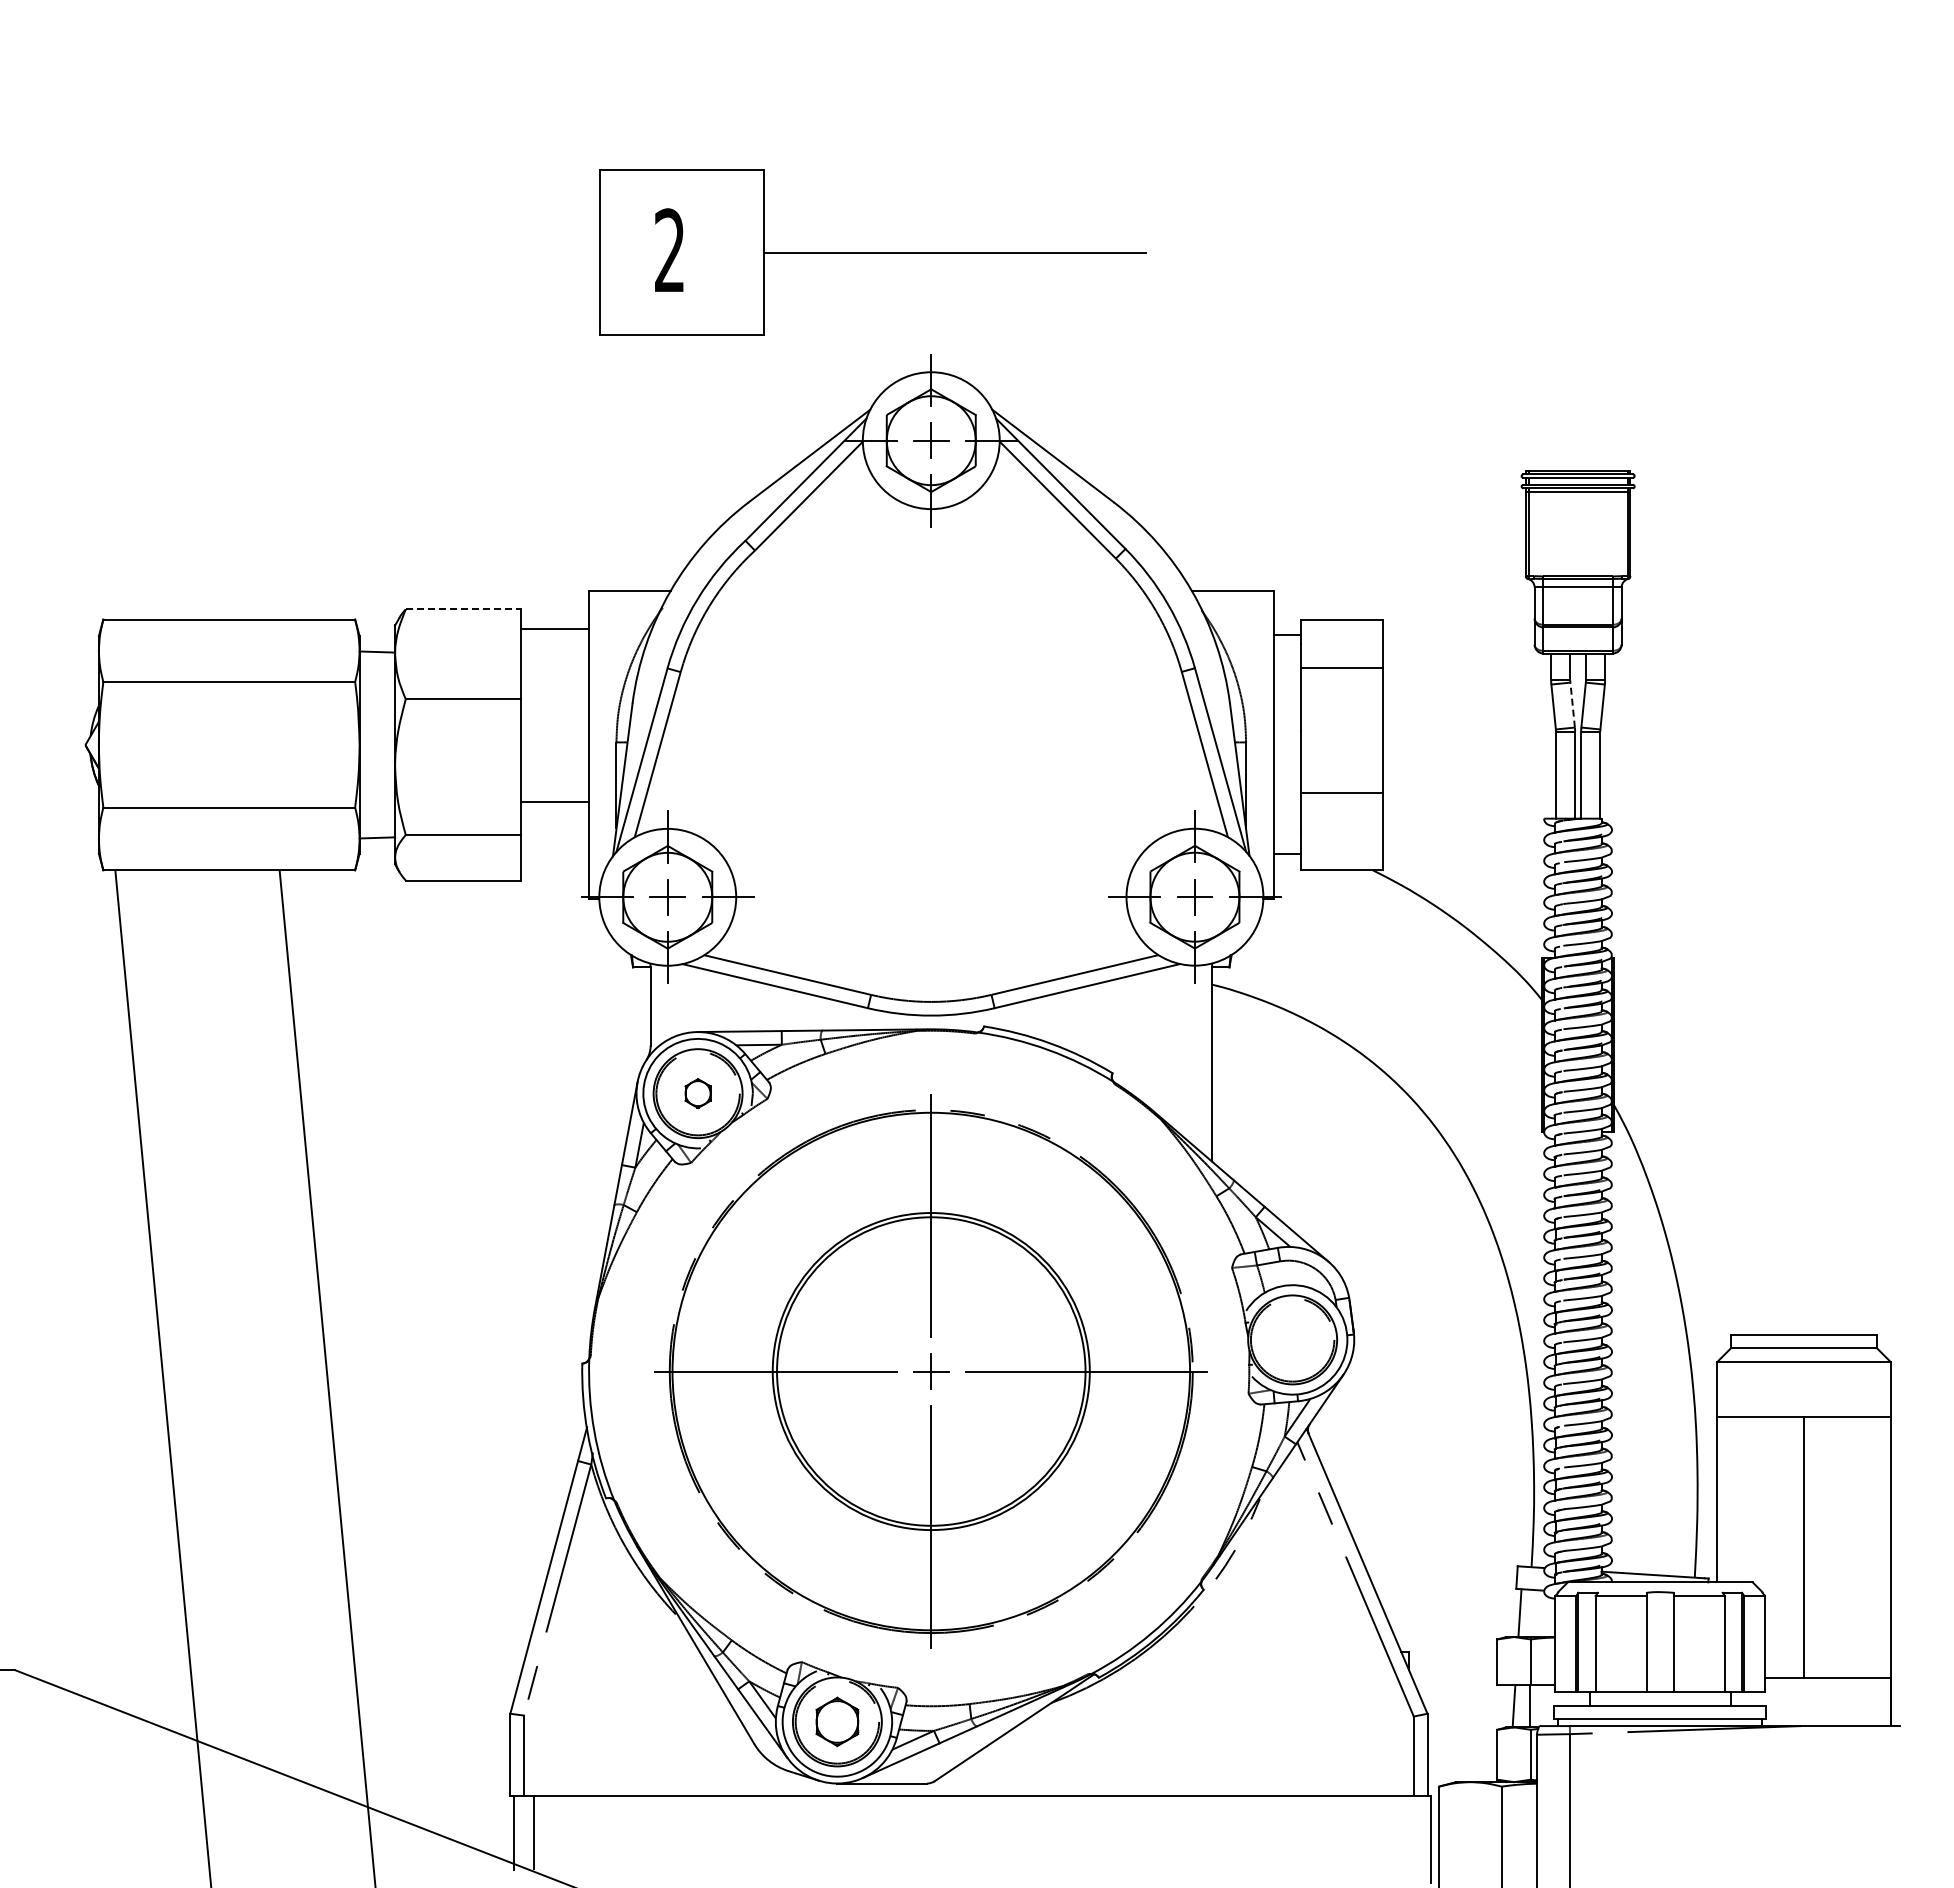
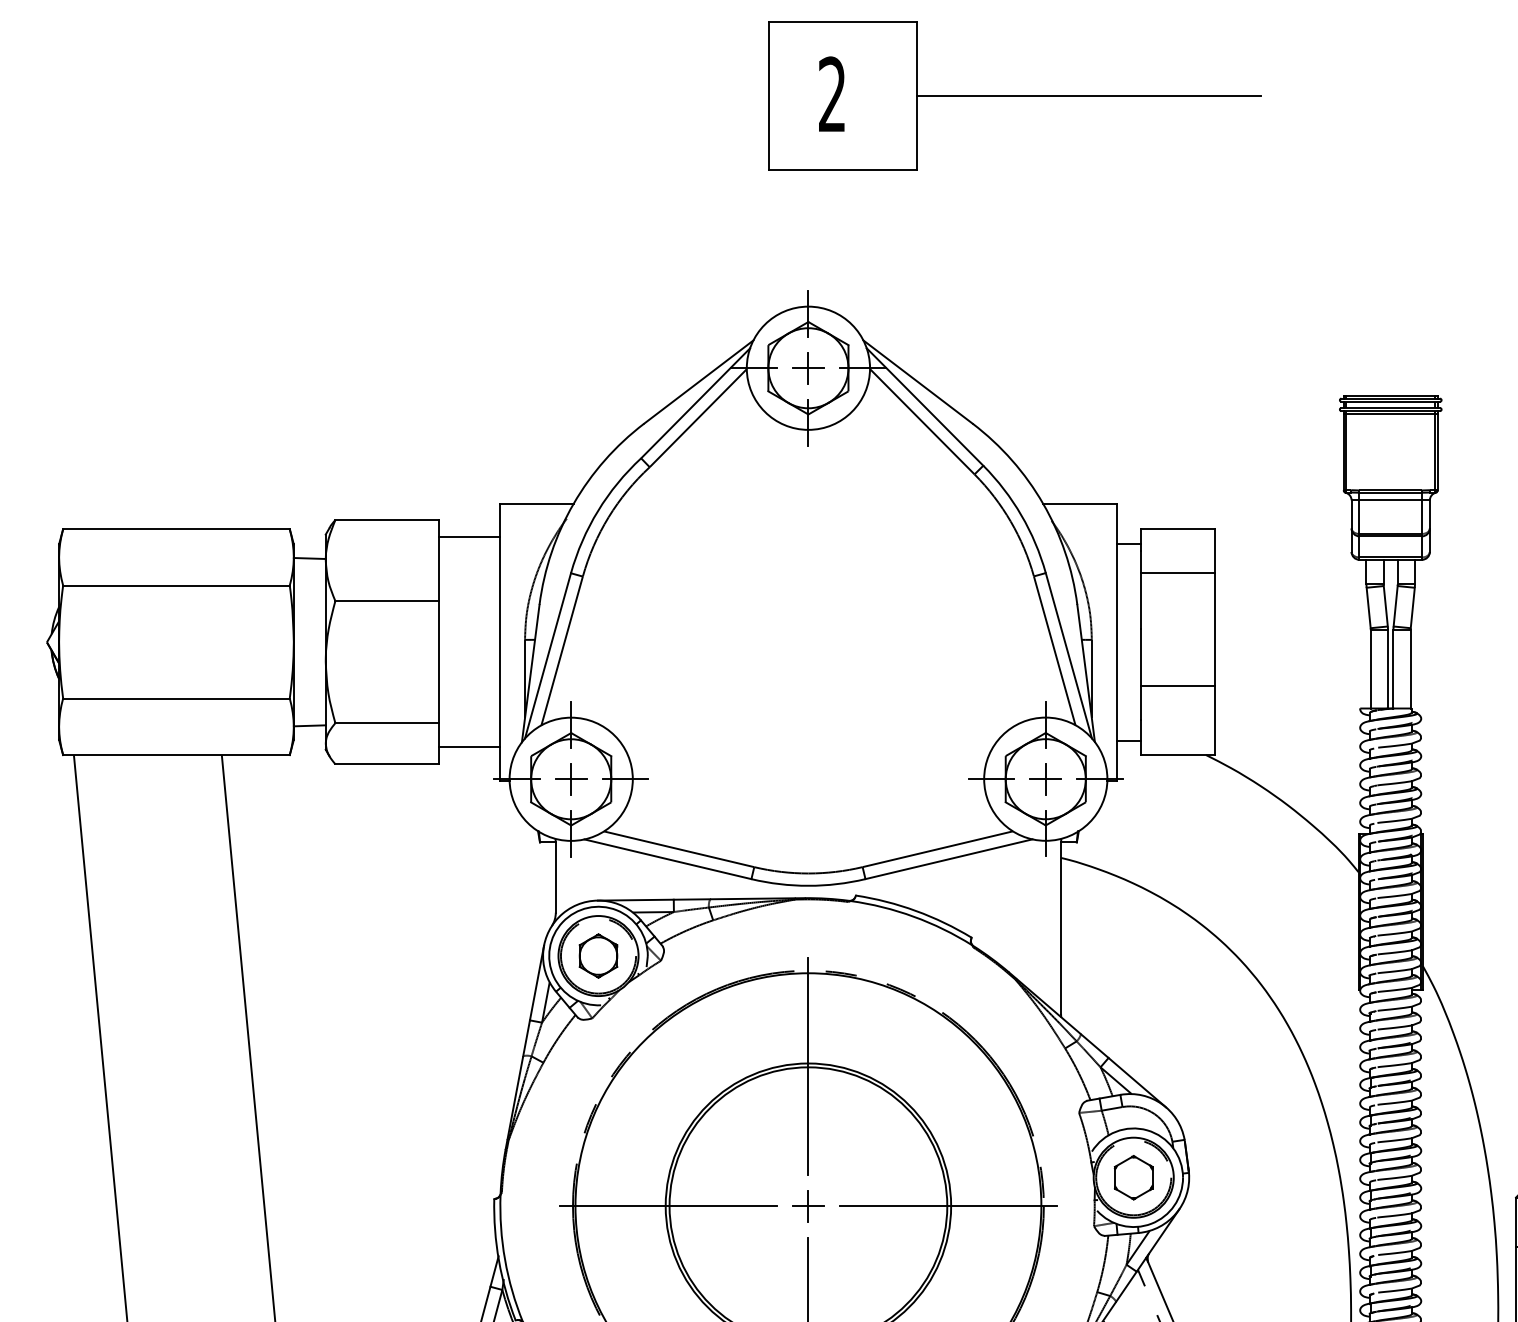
part: (872, 252) -> (1014, 96), moved
line: (463, 609) -> (387, 520), dashed -> solid
line: (1572, 705) -> (1385, 606), dashed -> solid
line: (554, 802) -> (469, 747), moved
part: (697, 1093) -> (597, 955), size x1.67
part: (1292, 1339) -> (1133, 1177), added

